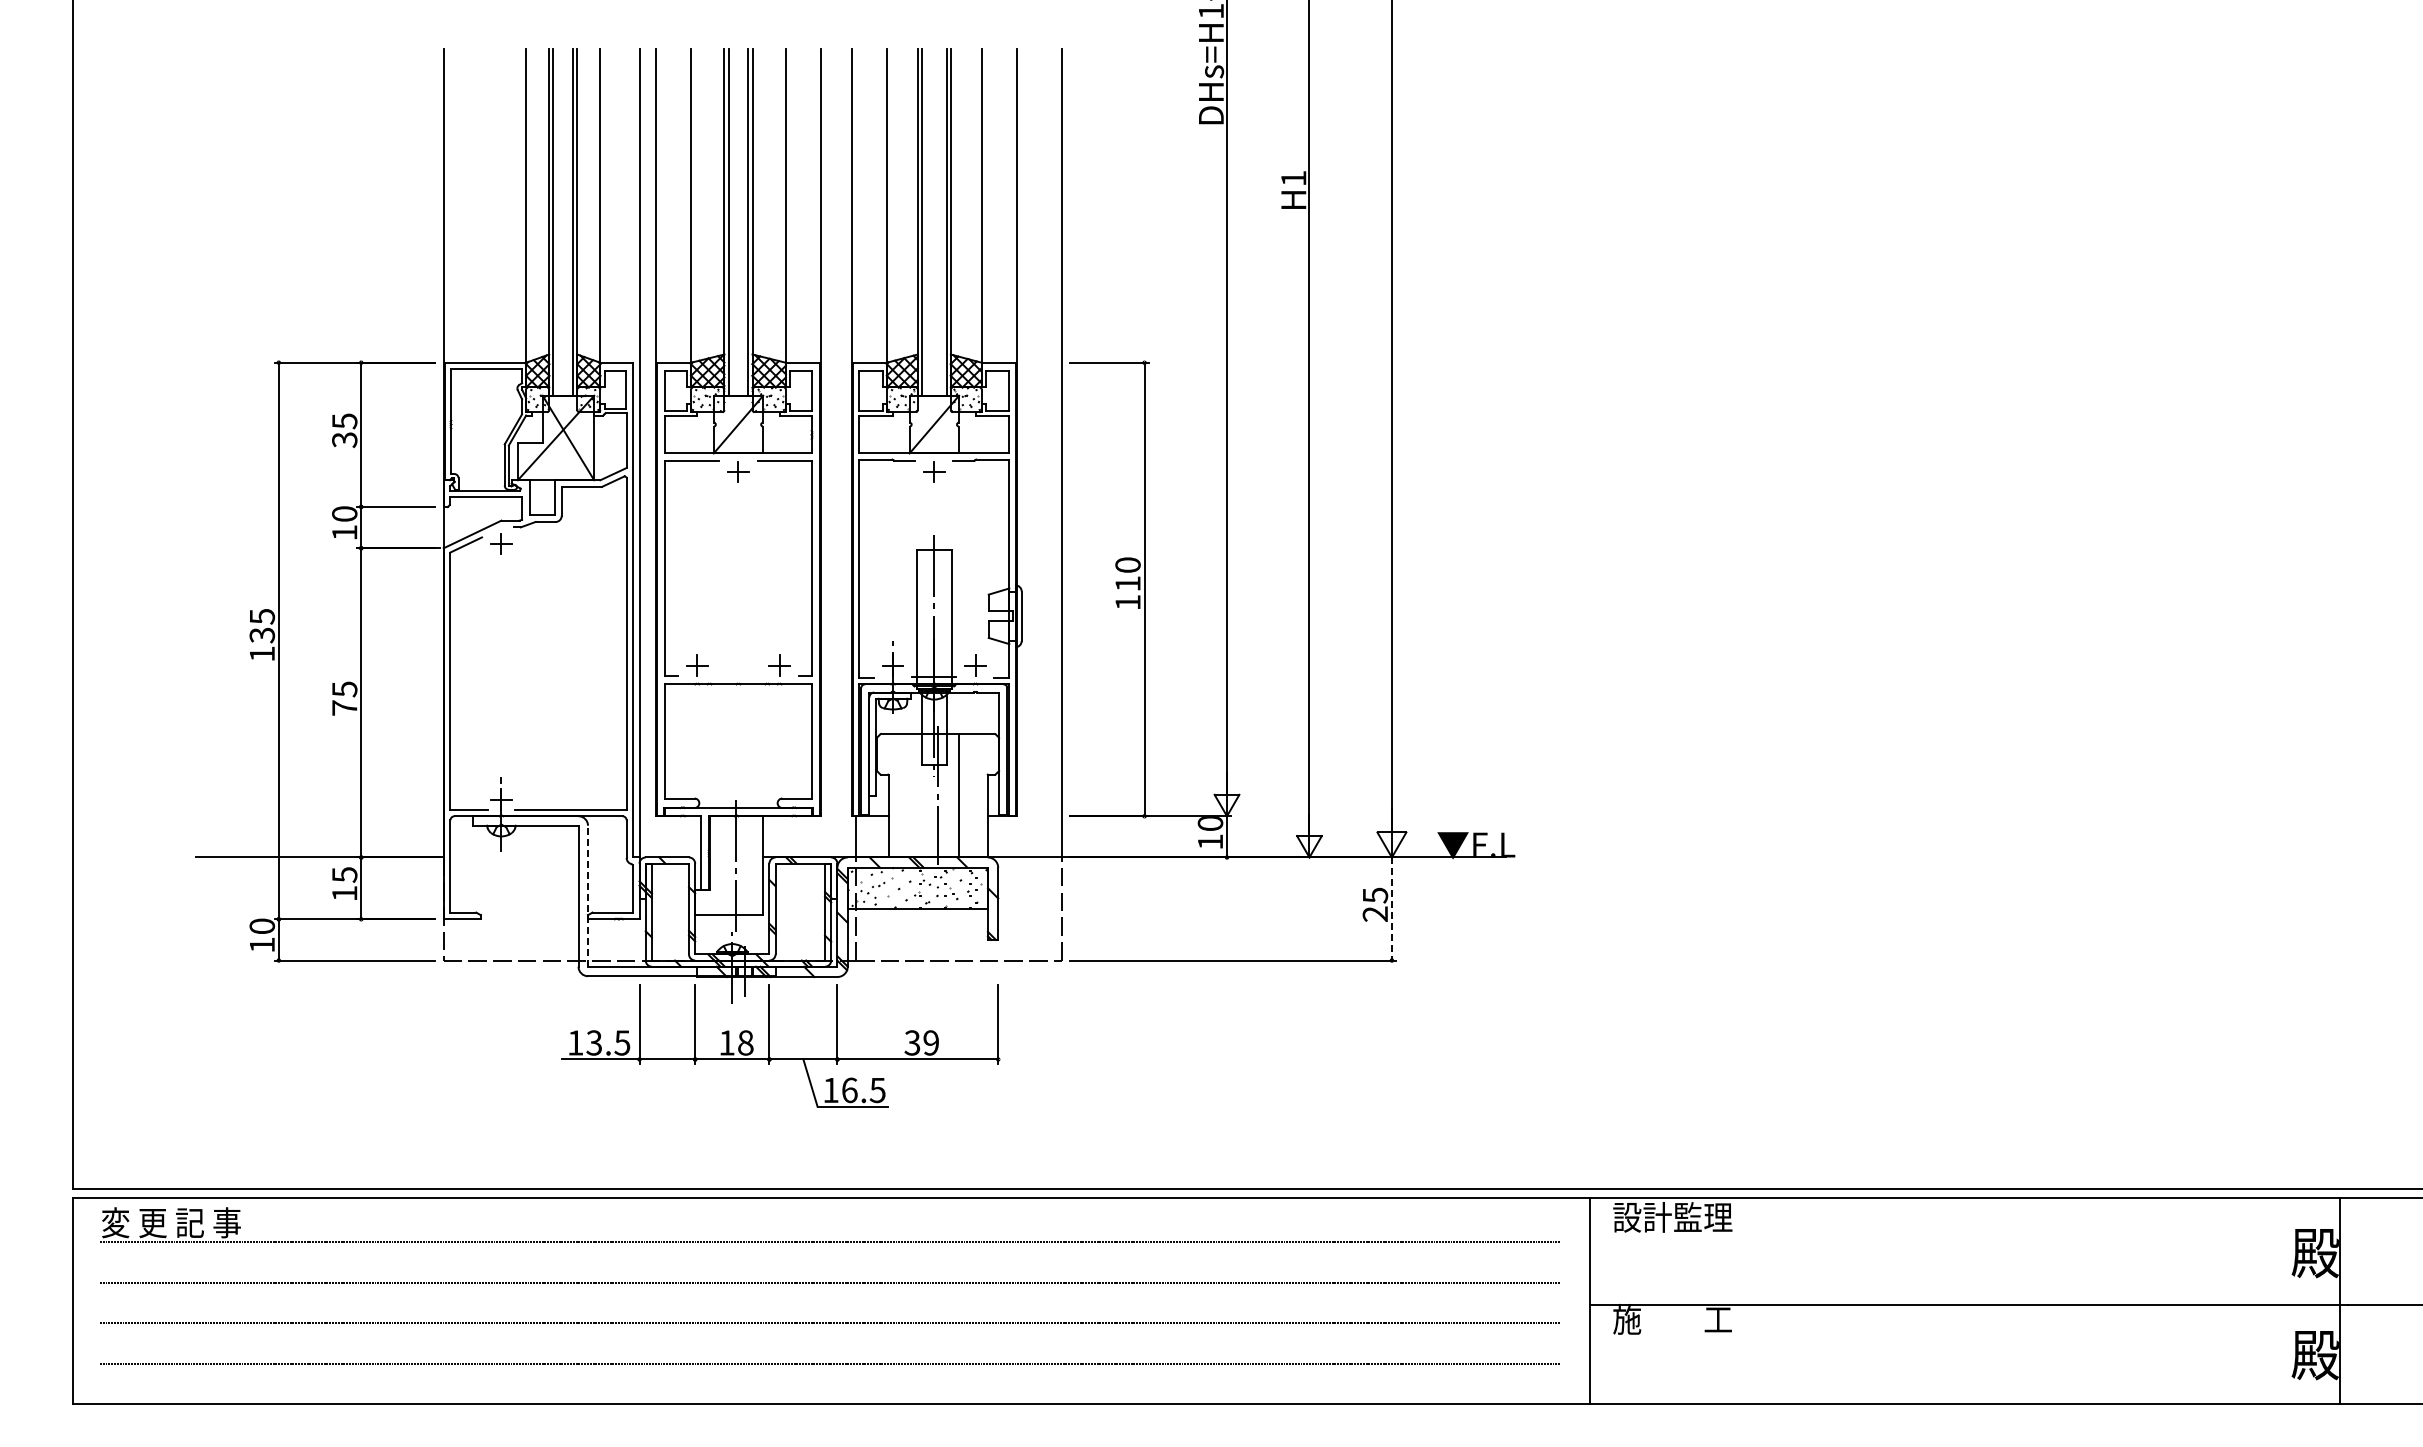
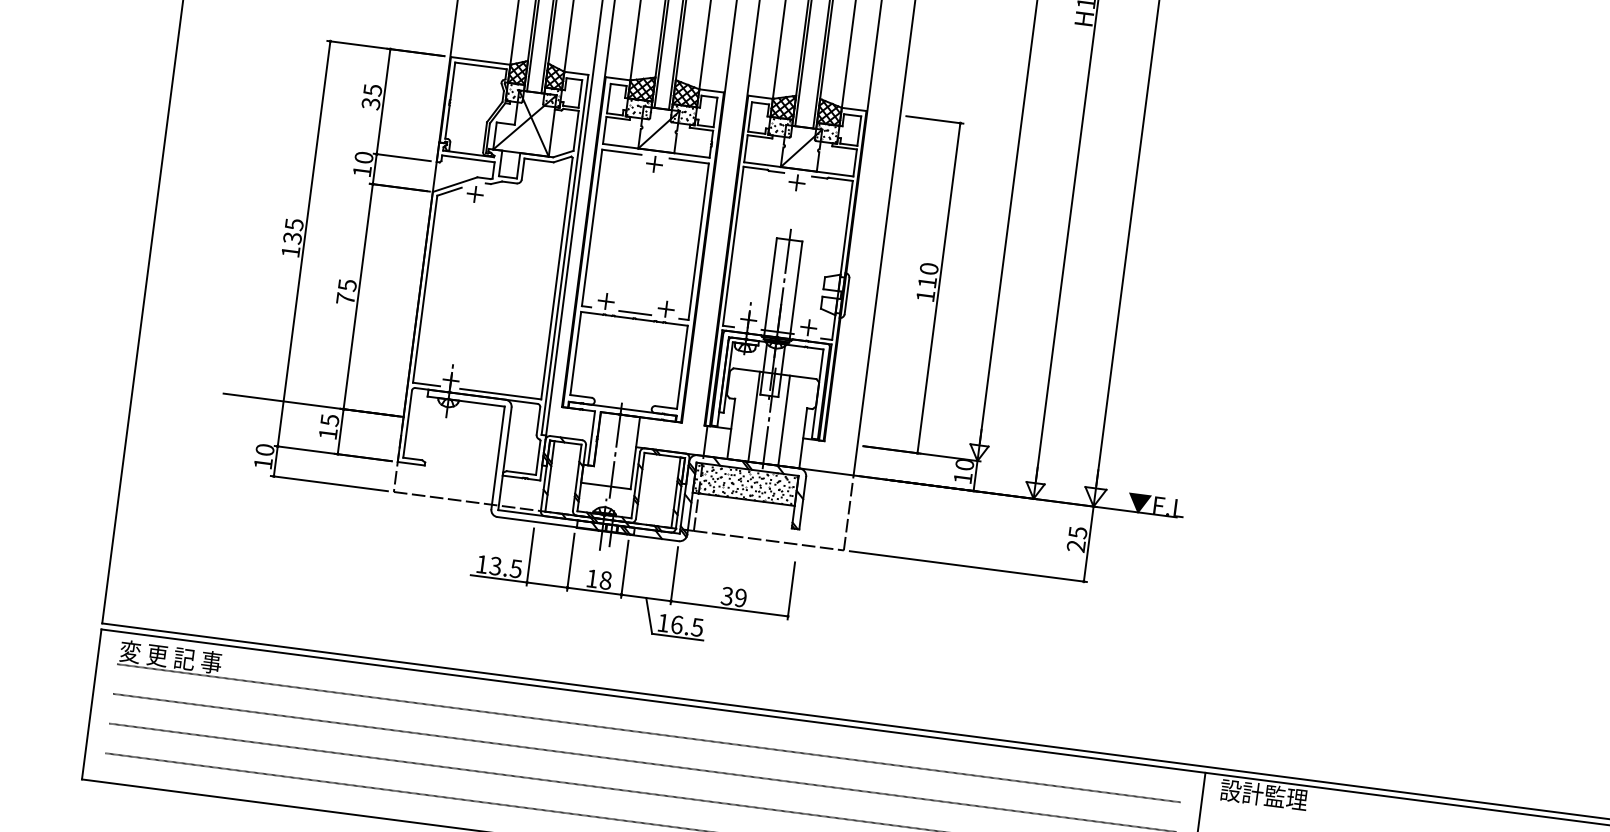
line: (738, 676) -> (635, 313), added
line: (917, 795) -> (754, 416), added
line: (588, 895) -> (505, 458), dashed -> solid
line: (1391, 909) -> (1088, 544), dashed -> solid

